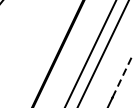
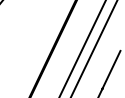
line: (122, 76) -> (111, 69), dashed -> solid

